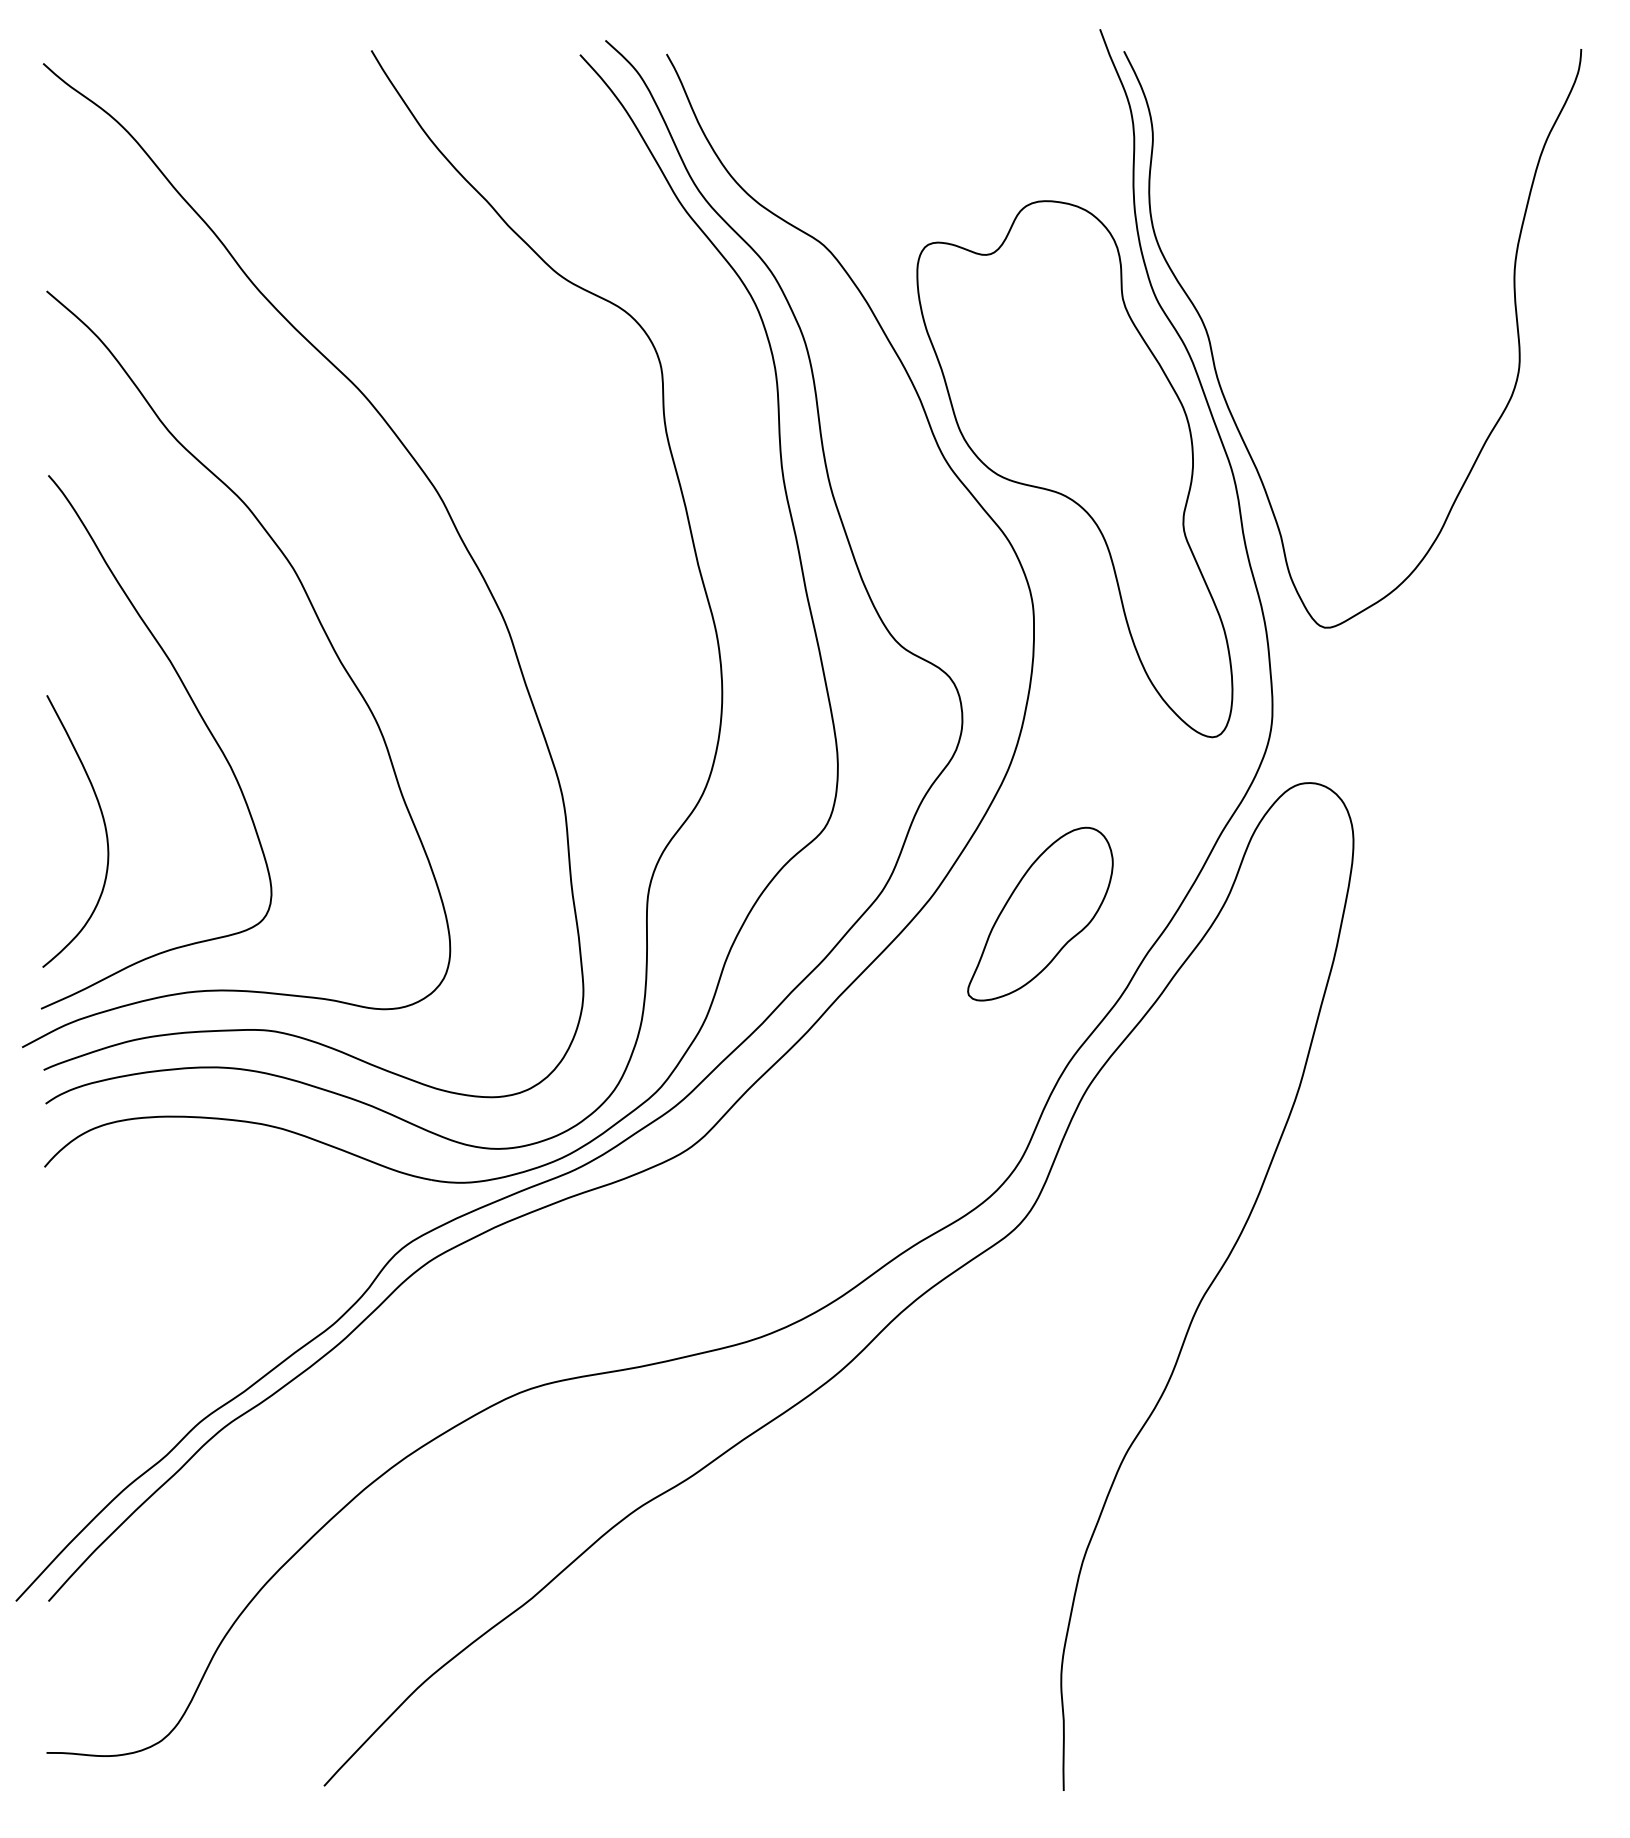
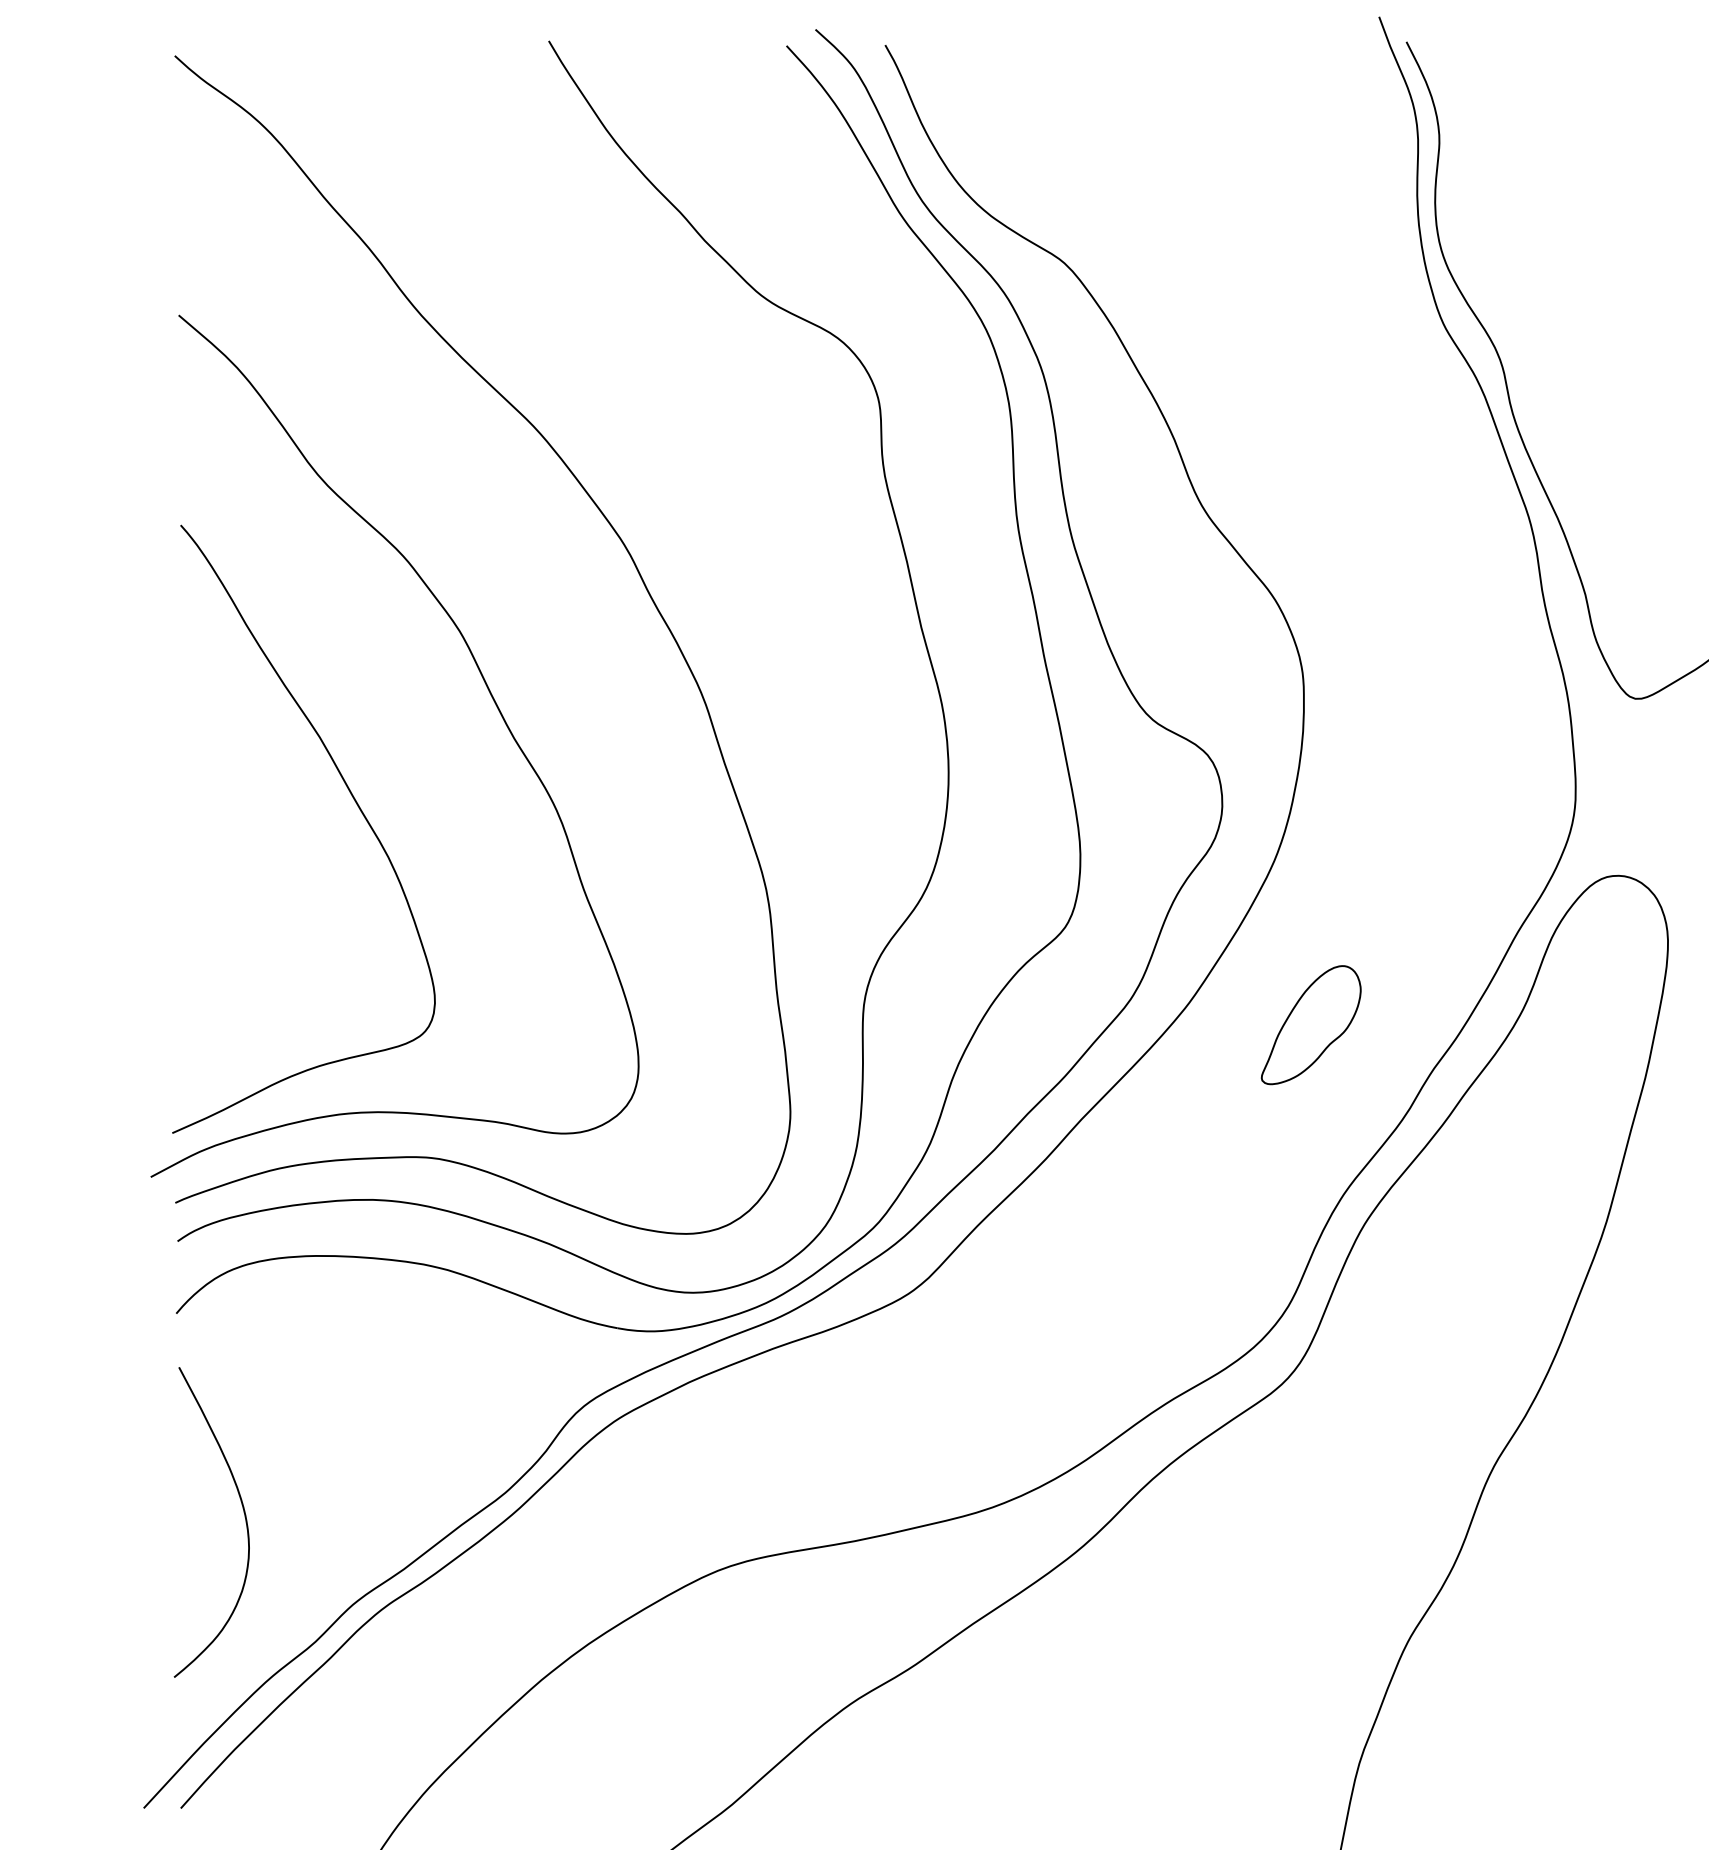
part: (1074, 469) -> (1350, 518), removed
curve: (103, 823) -> (243, 1513), moved
part: (1040, 913) -> (1311, 1024), size x0.6

